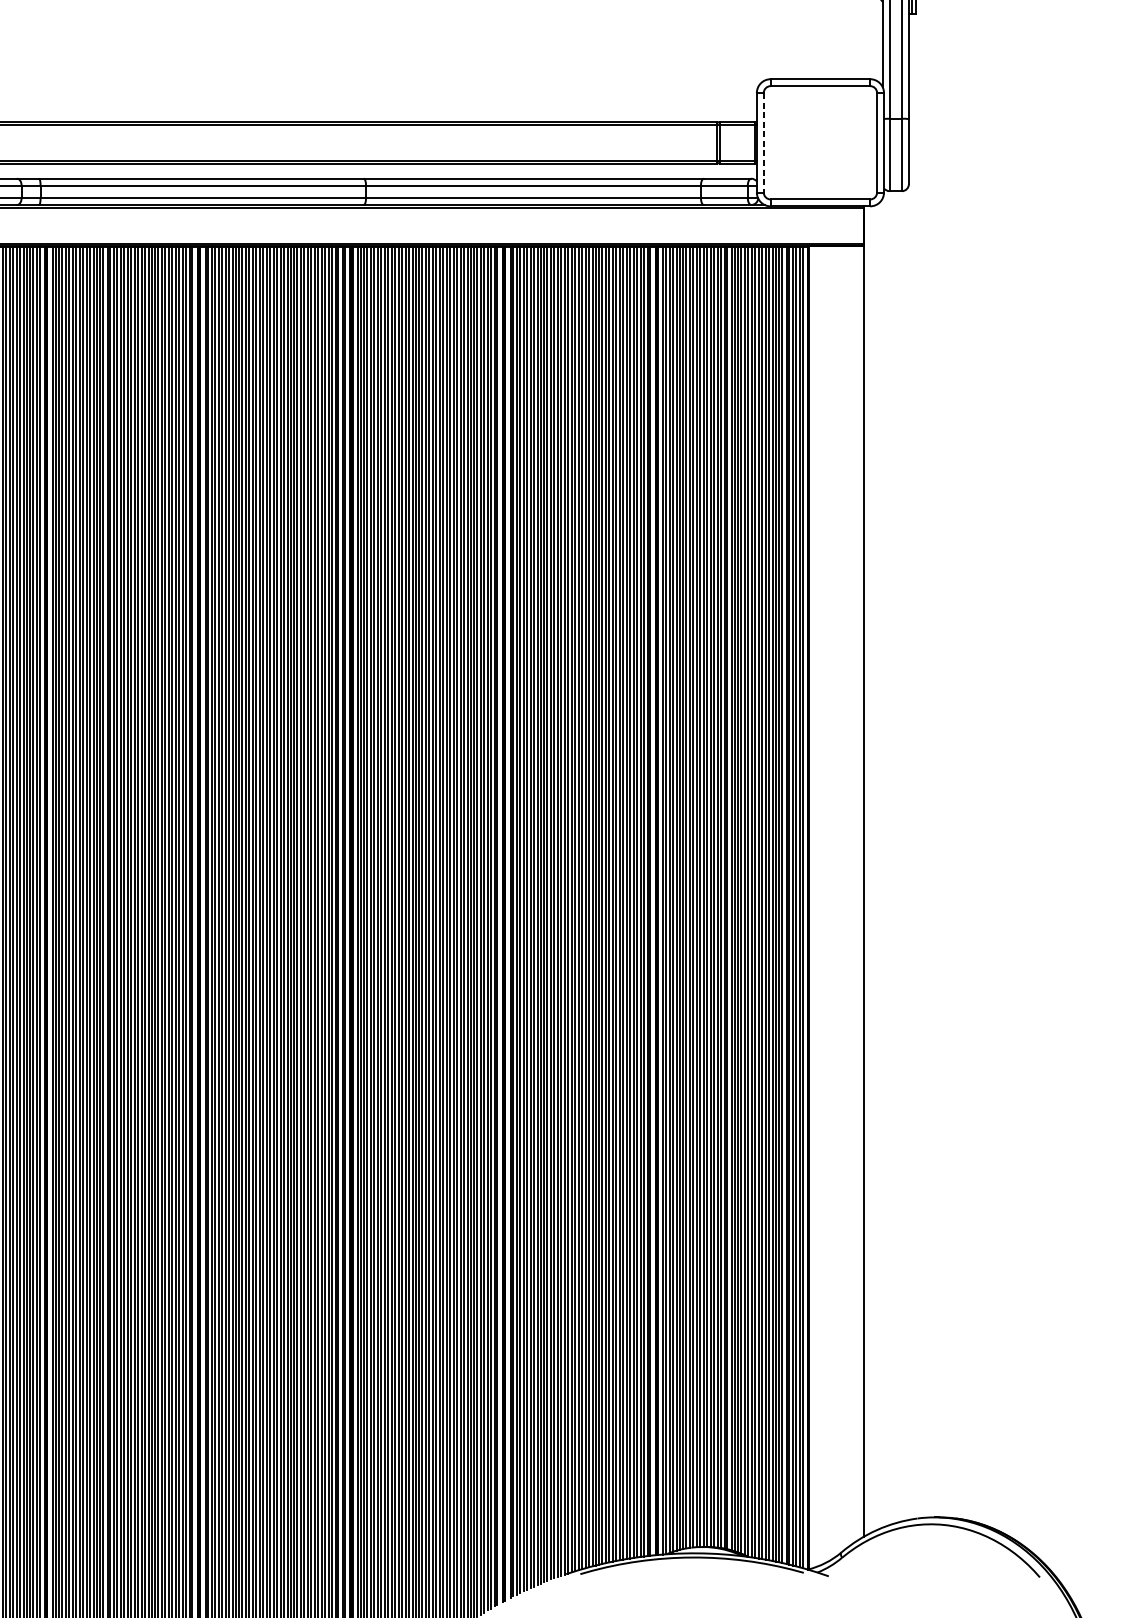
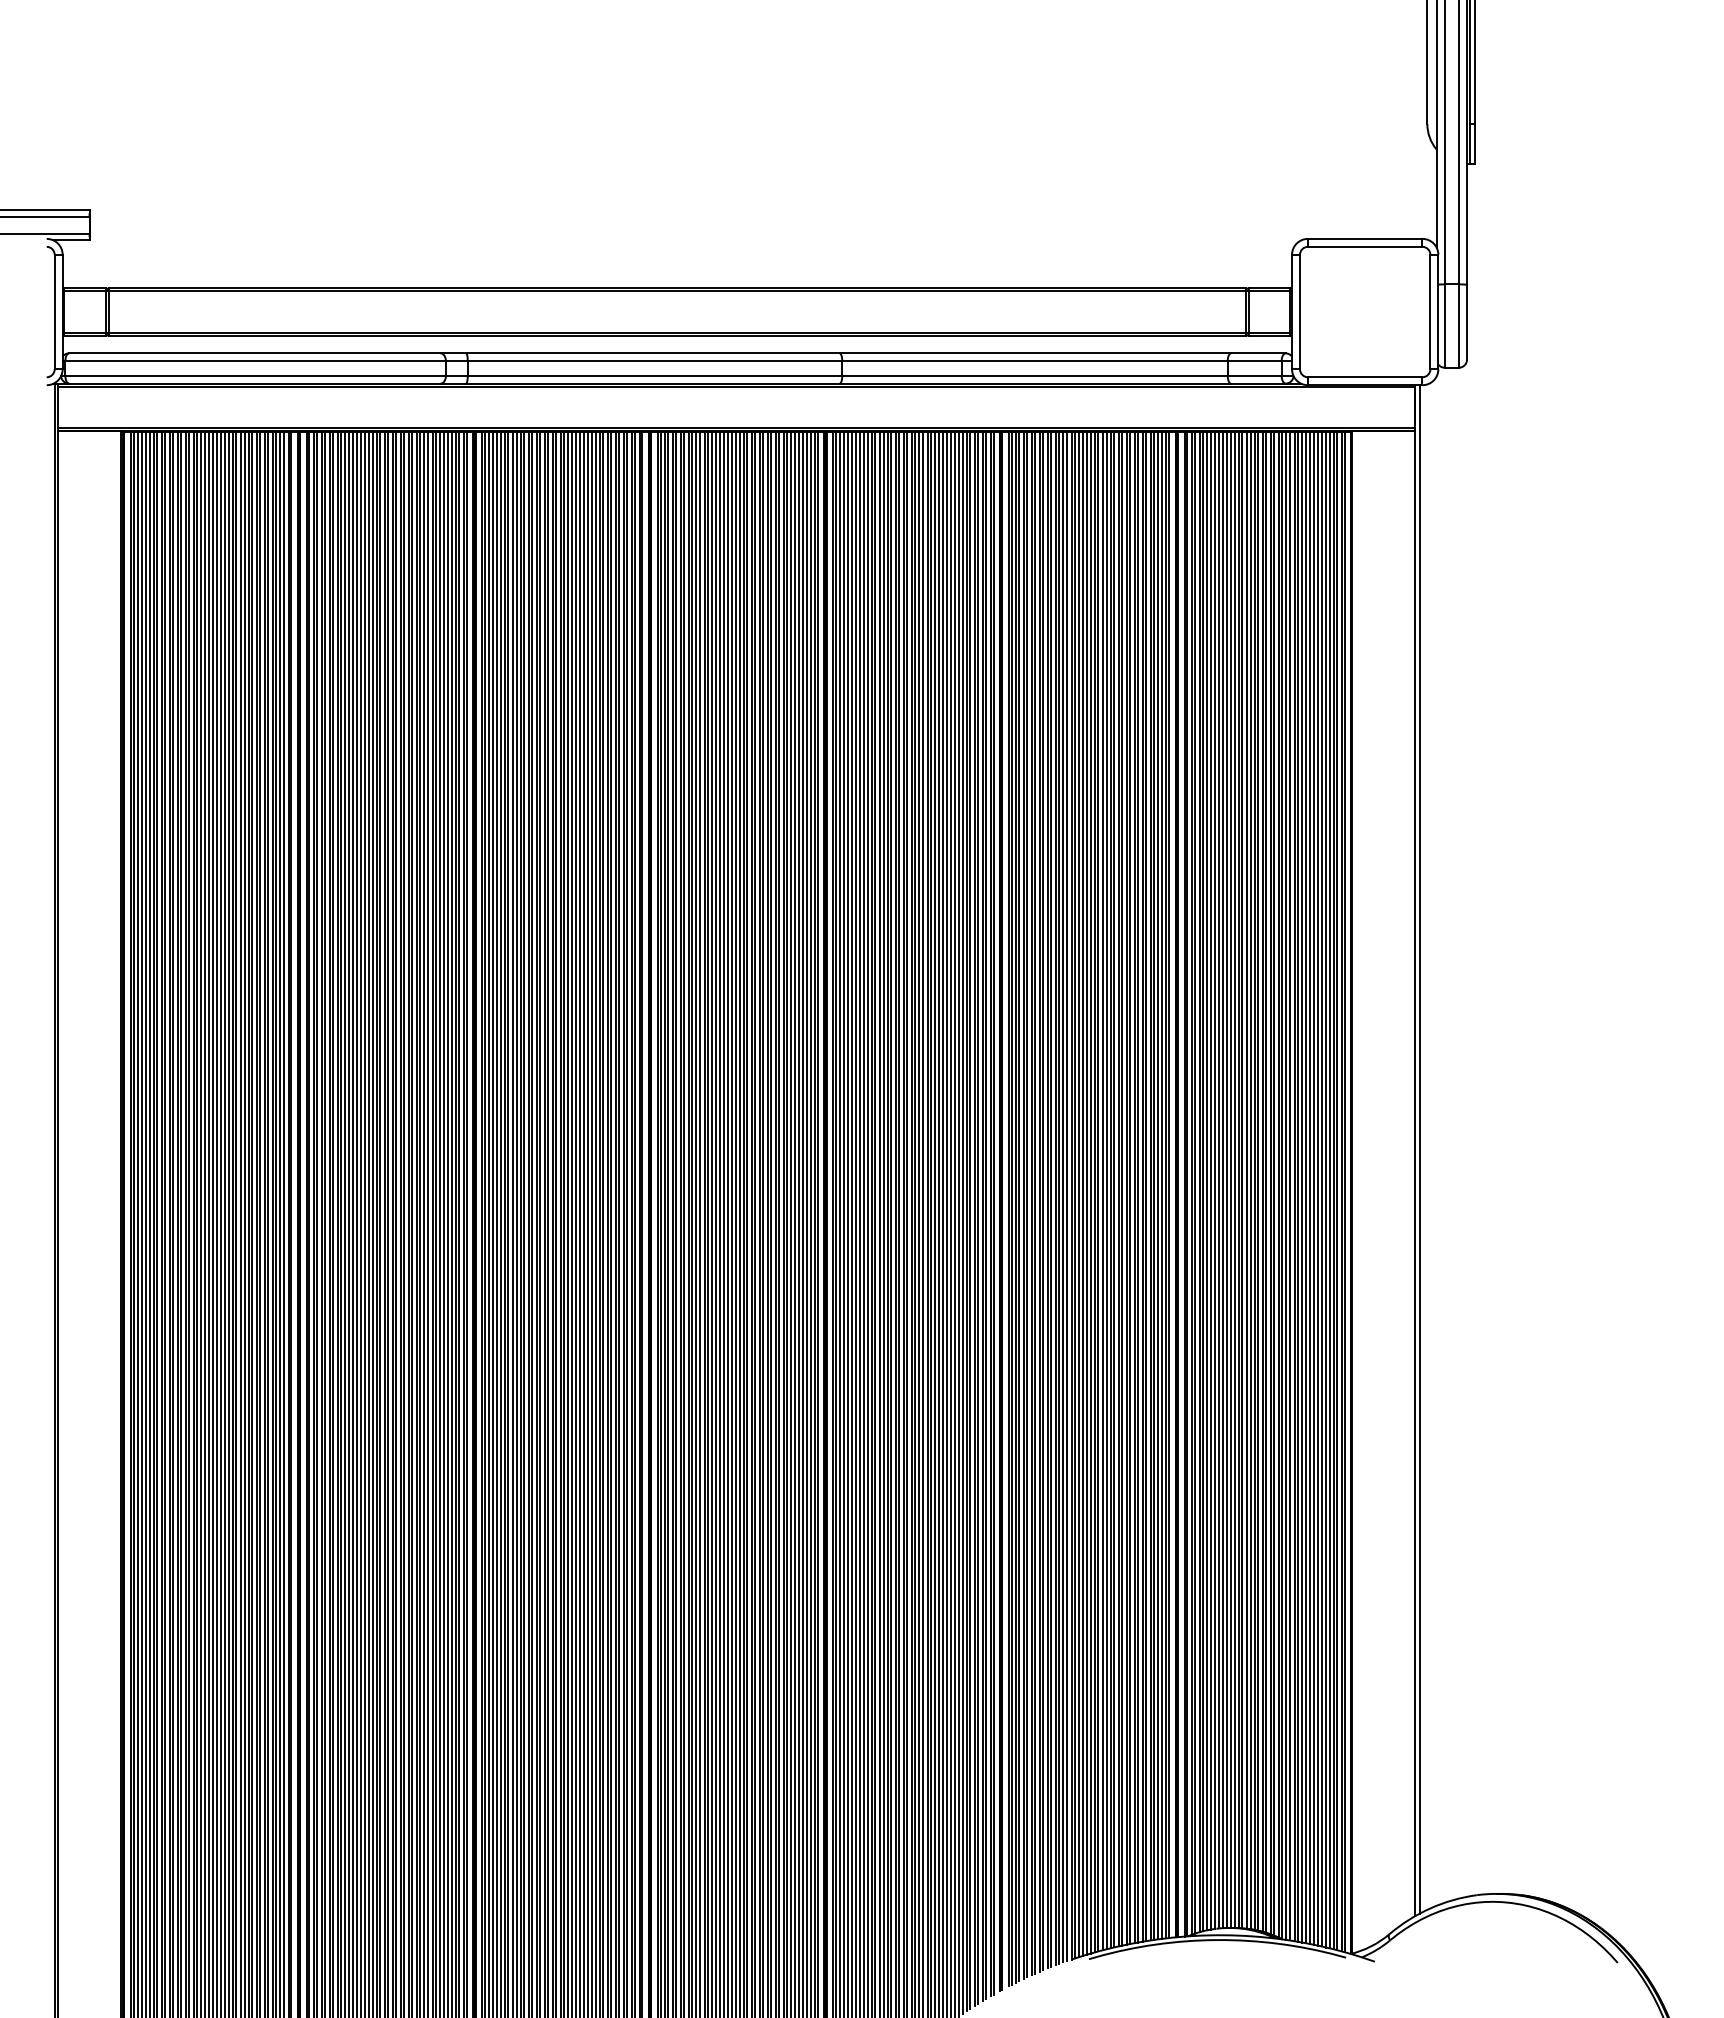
line: (763, 143) -> (1299, 312), dashed -> solid
line: (867, 870) -> (1419, 1149), added

